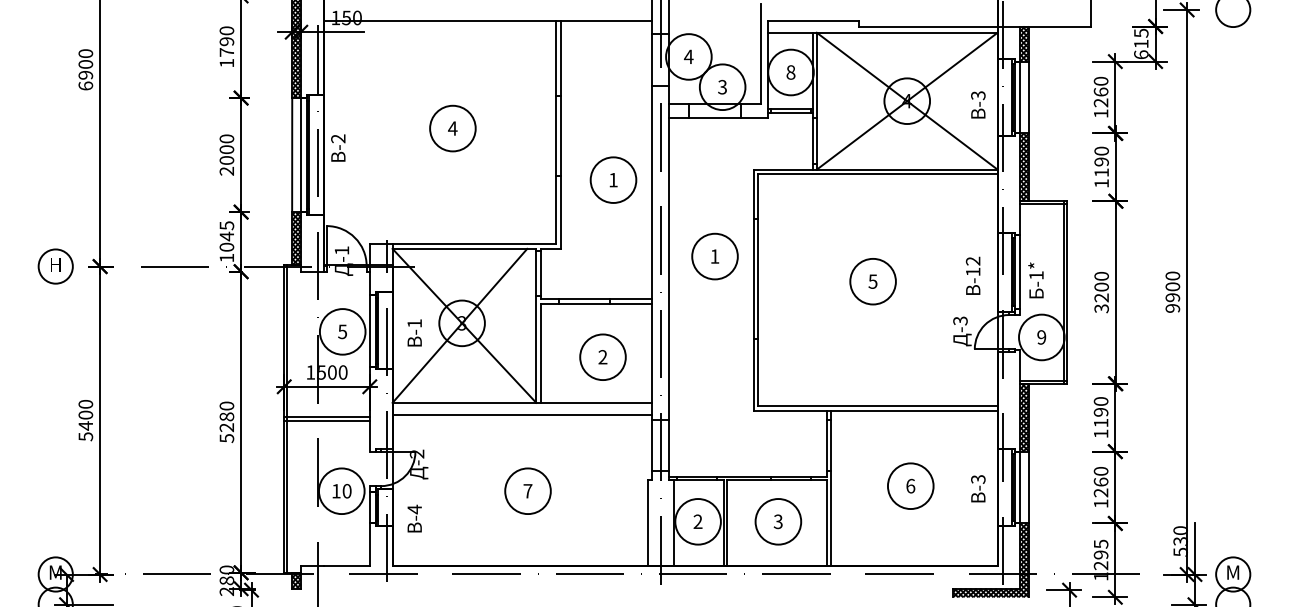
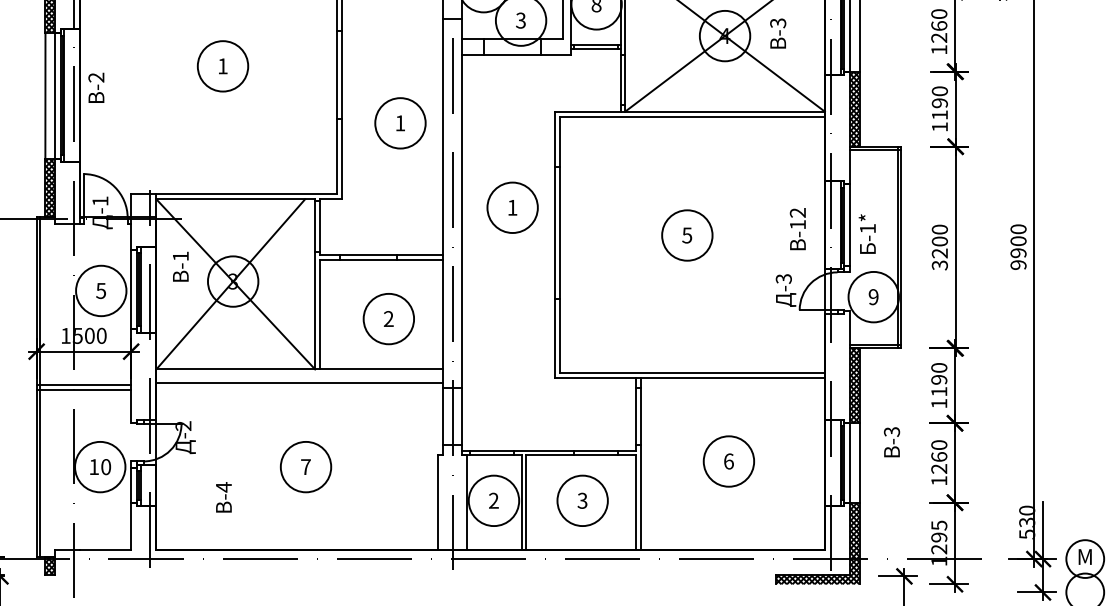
text: (978, 104) -> (778, 33), moved
text: (452, 128) -> (222, 66), 4 -> 1
text: (414, 332) -> (180, 266), moved
text: (978, 488) -> (892, 441), moved
text: (414, 518) -> (223, 497), moved

